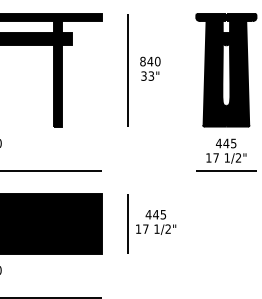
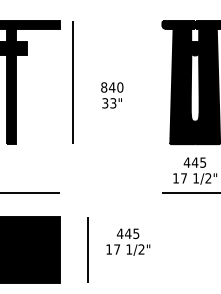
text: (150, 68) -> (112, 95), moved
line: (127, 70) -> (72, 83), moved
text: (156, 222) -> (128, 242), moved

